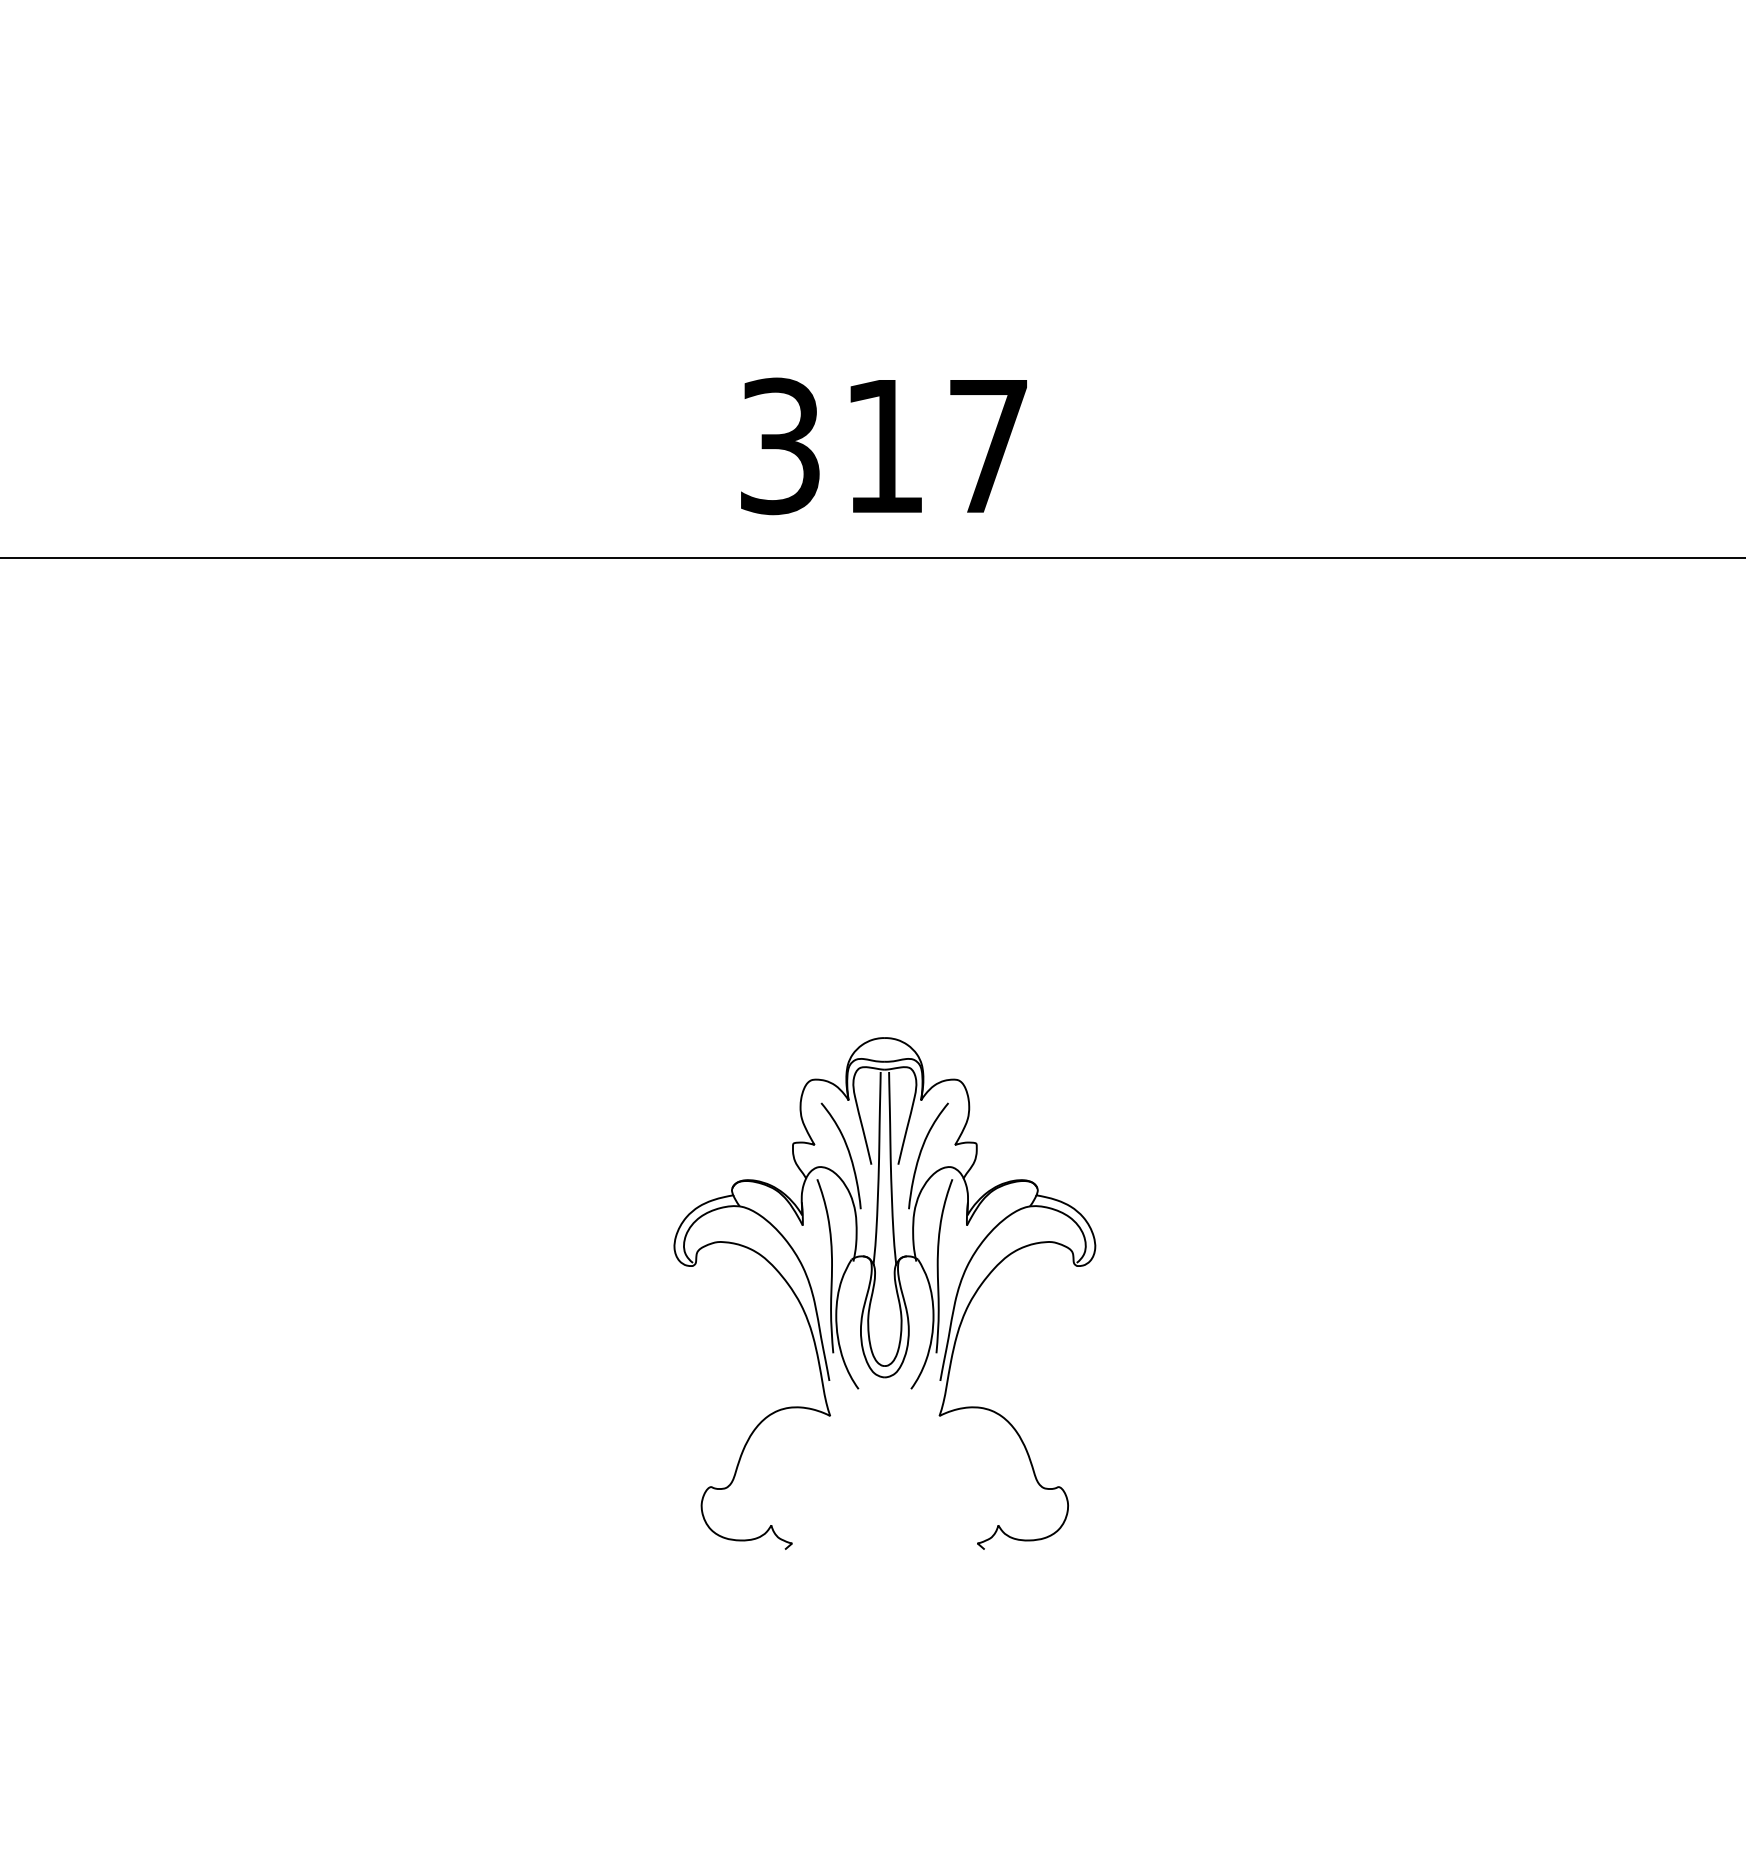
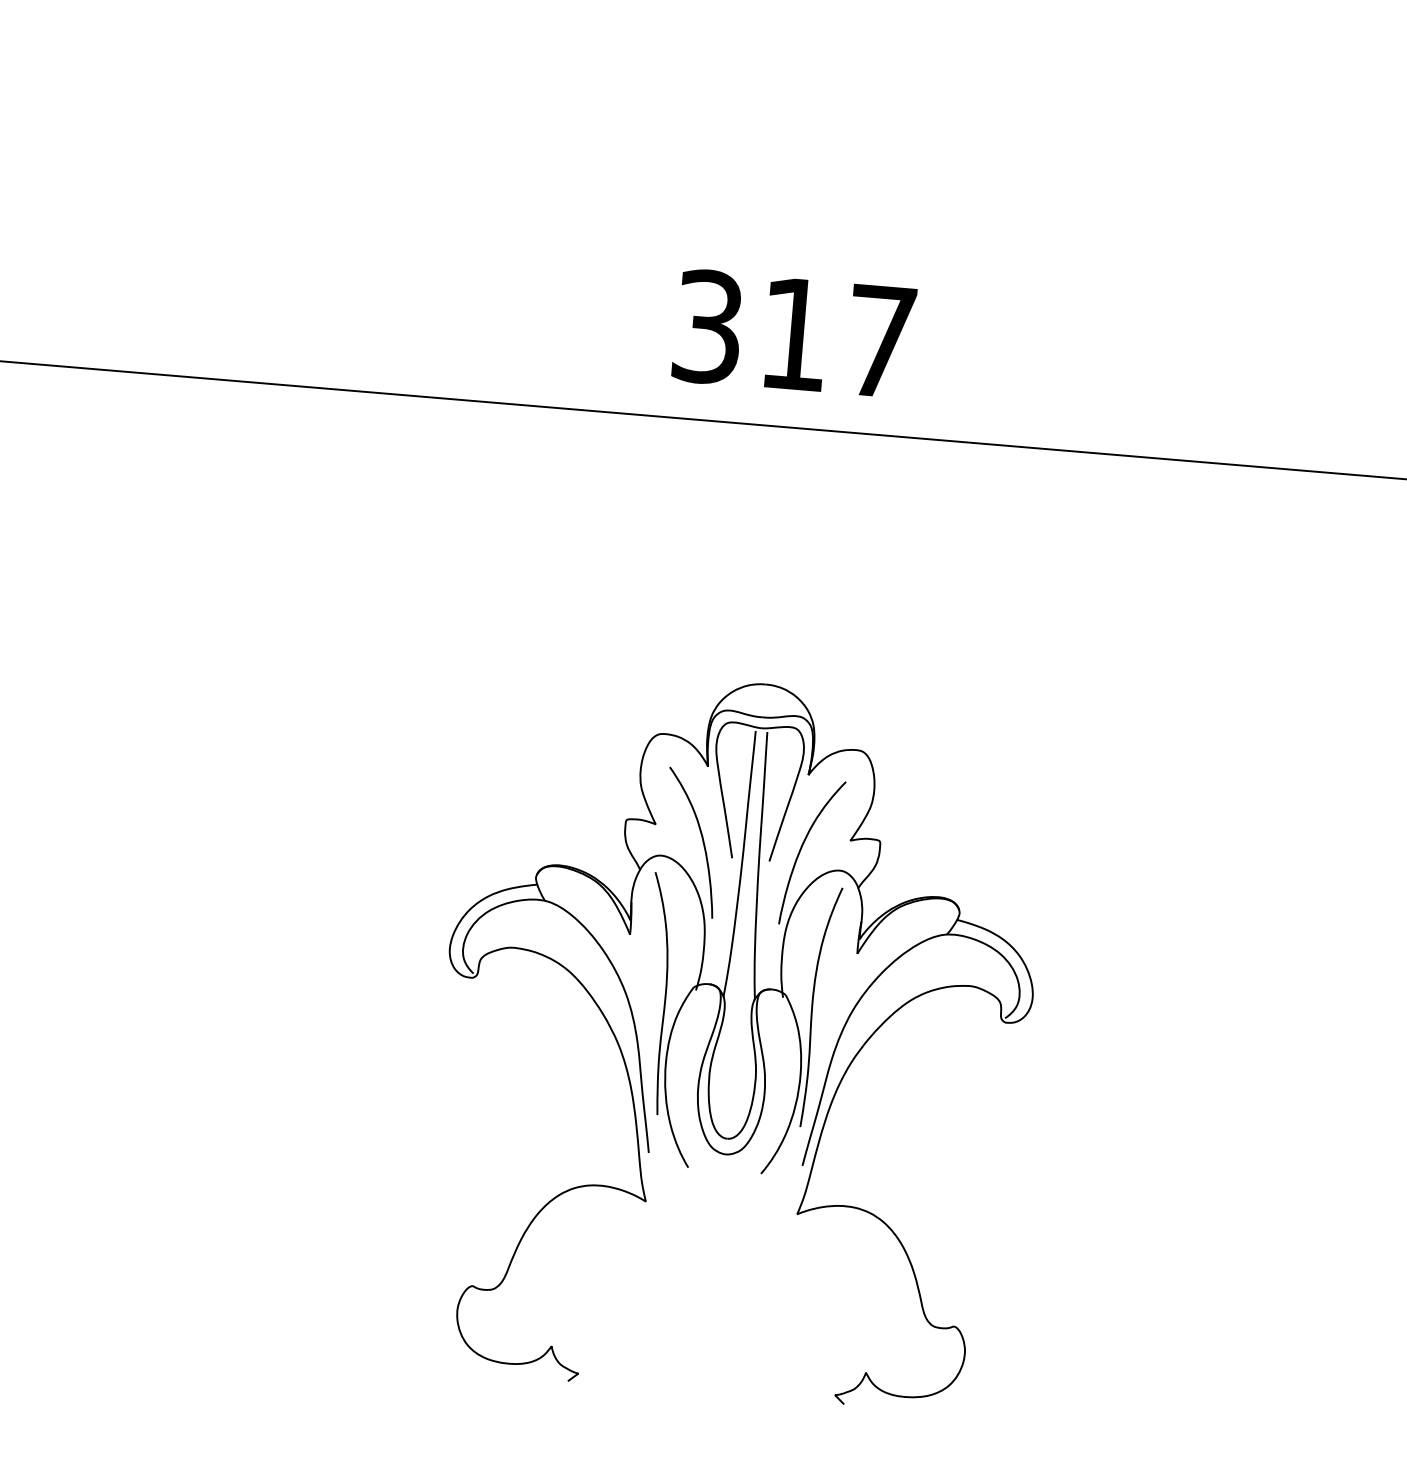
part: (884, 1293) -> (735, 1038), size x1.67

